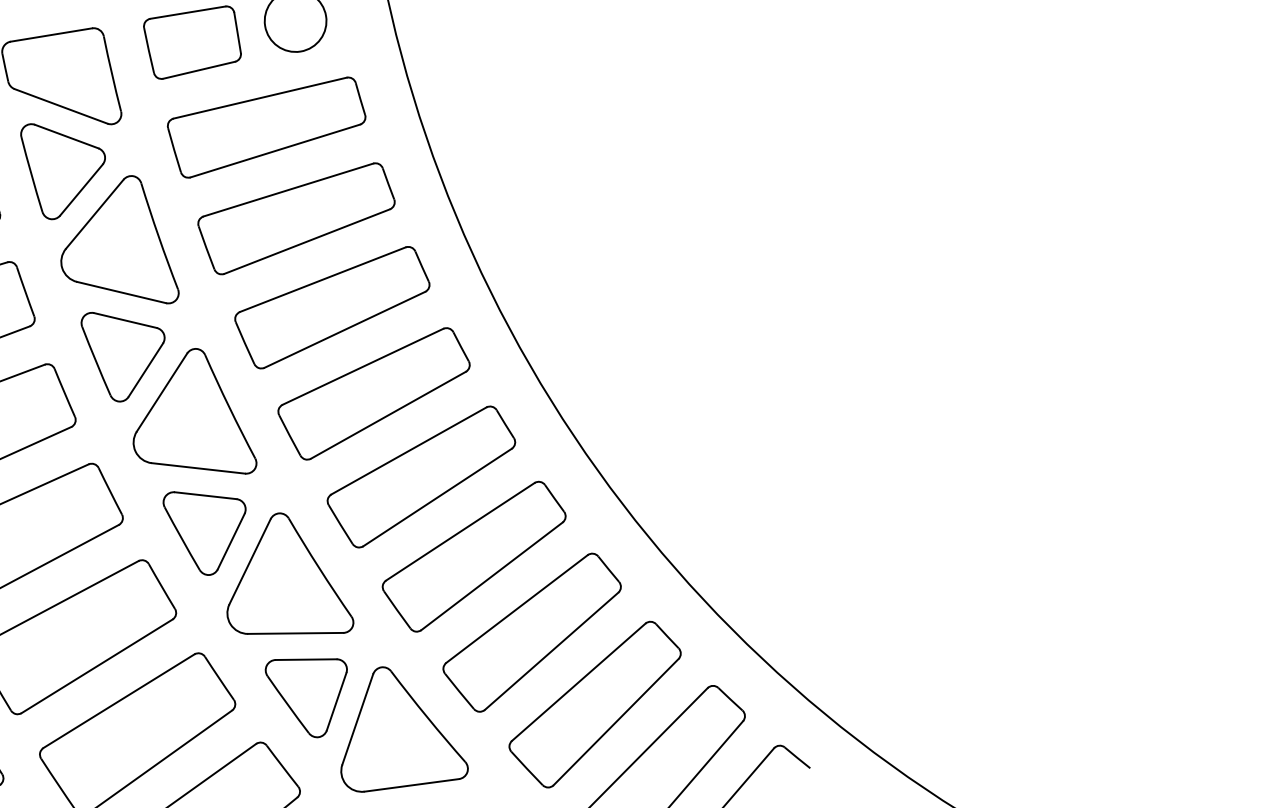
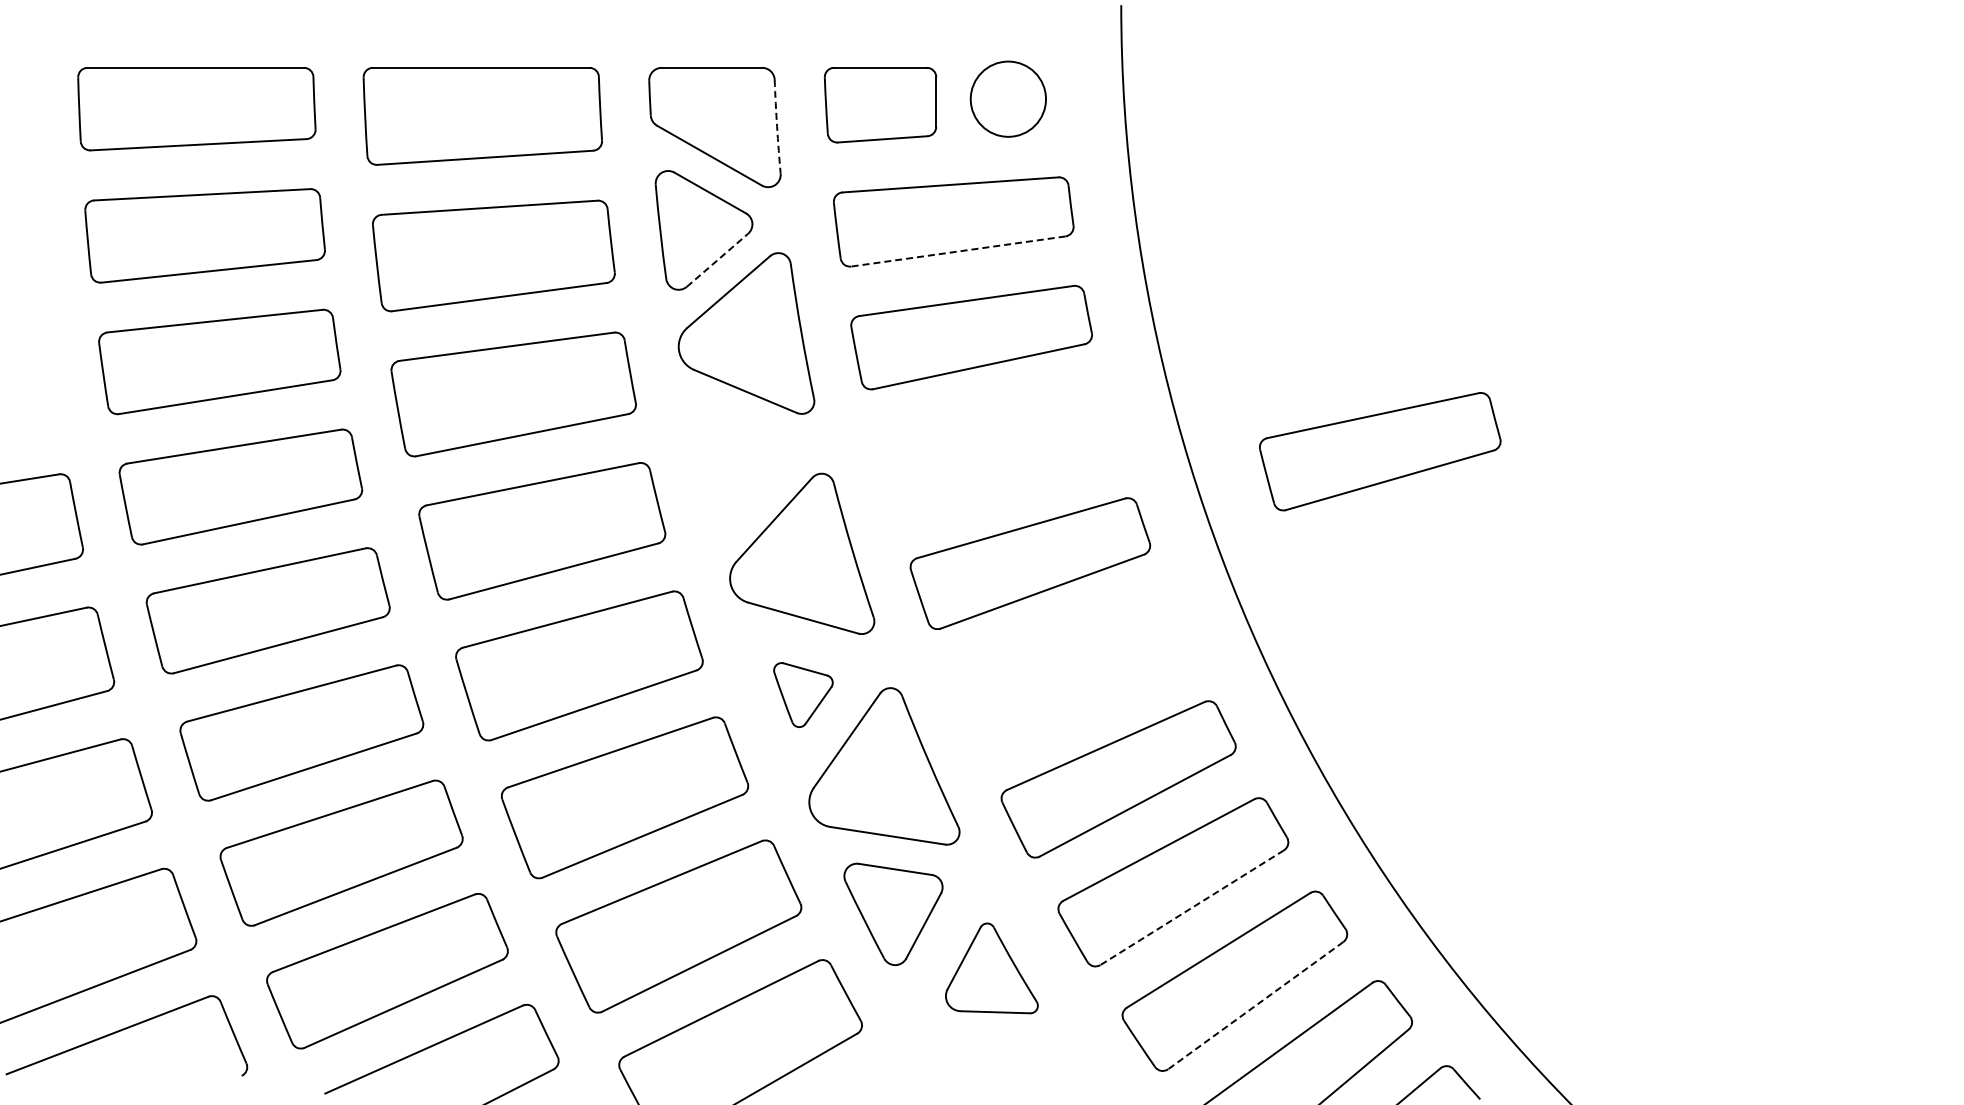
arc: (112, 73) -> (777, 126), solid -> dashed
line: (274, 151) -> (957, 251), solid -> dashed
line: (81, 189) -> (717, 259), solid -> dashed
part: (333, 307) -> (1380, 451), moved
part: (126, 353) -> (739, 465), removed
part: (421, 477) -> (1070, 672), removed
part: (208, 530) -> (803, 694), size x0.6
line: (551, 651) -> (1191, 907), solid -> dashed
line: (615, 722) -> (1255, 1005), solid -> dashed
part: (397, 727) -> (991, 968), size x0.6

